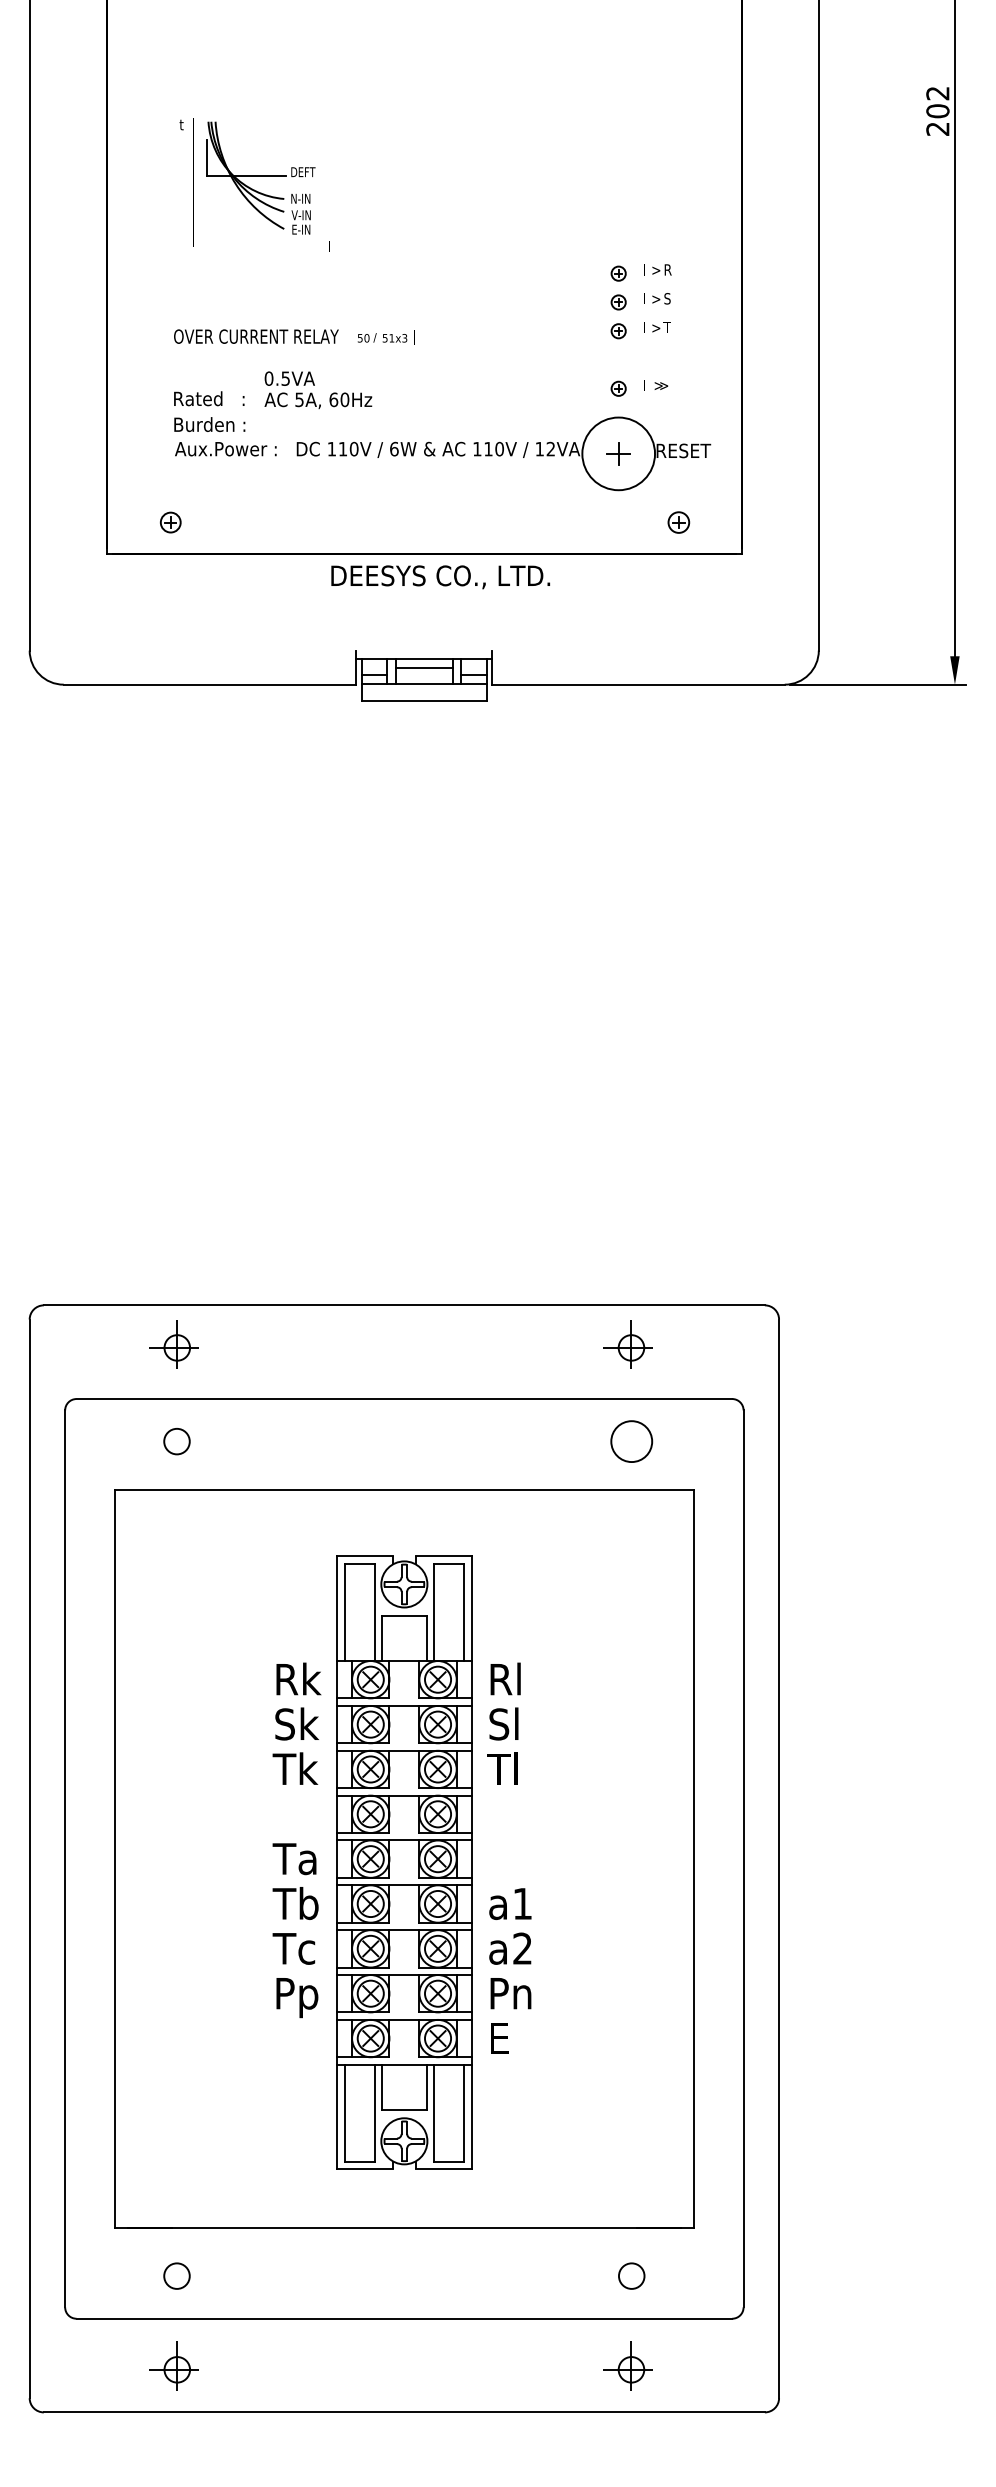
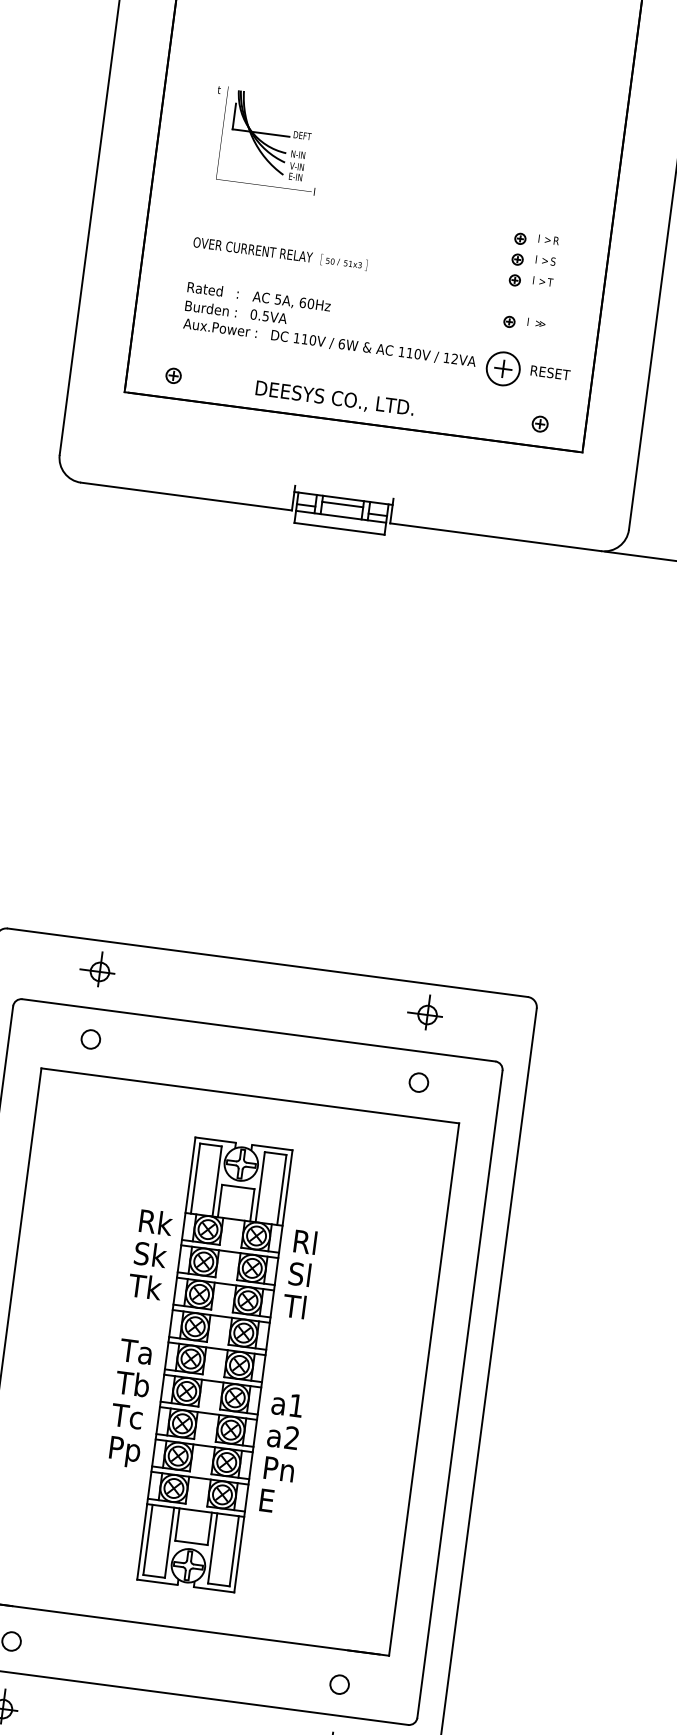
text: (289, 378) -> (268, 316), moved
circle: (618, 453) -> (503, 368), size x0.62
text: (440, 577) -> (334, 399), moved
circle: (631, 1441) -> (418, 1082), size x0.62

